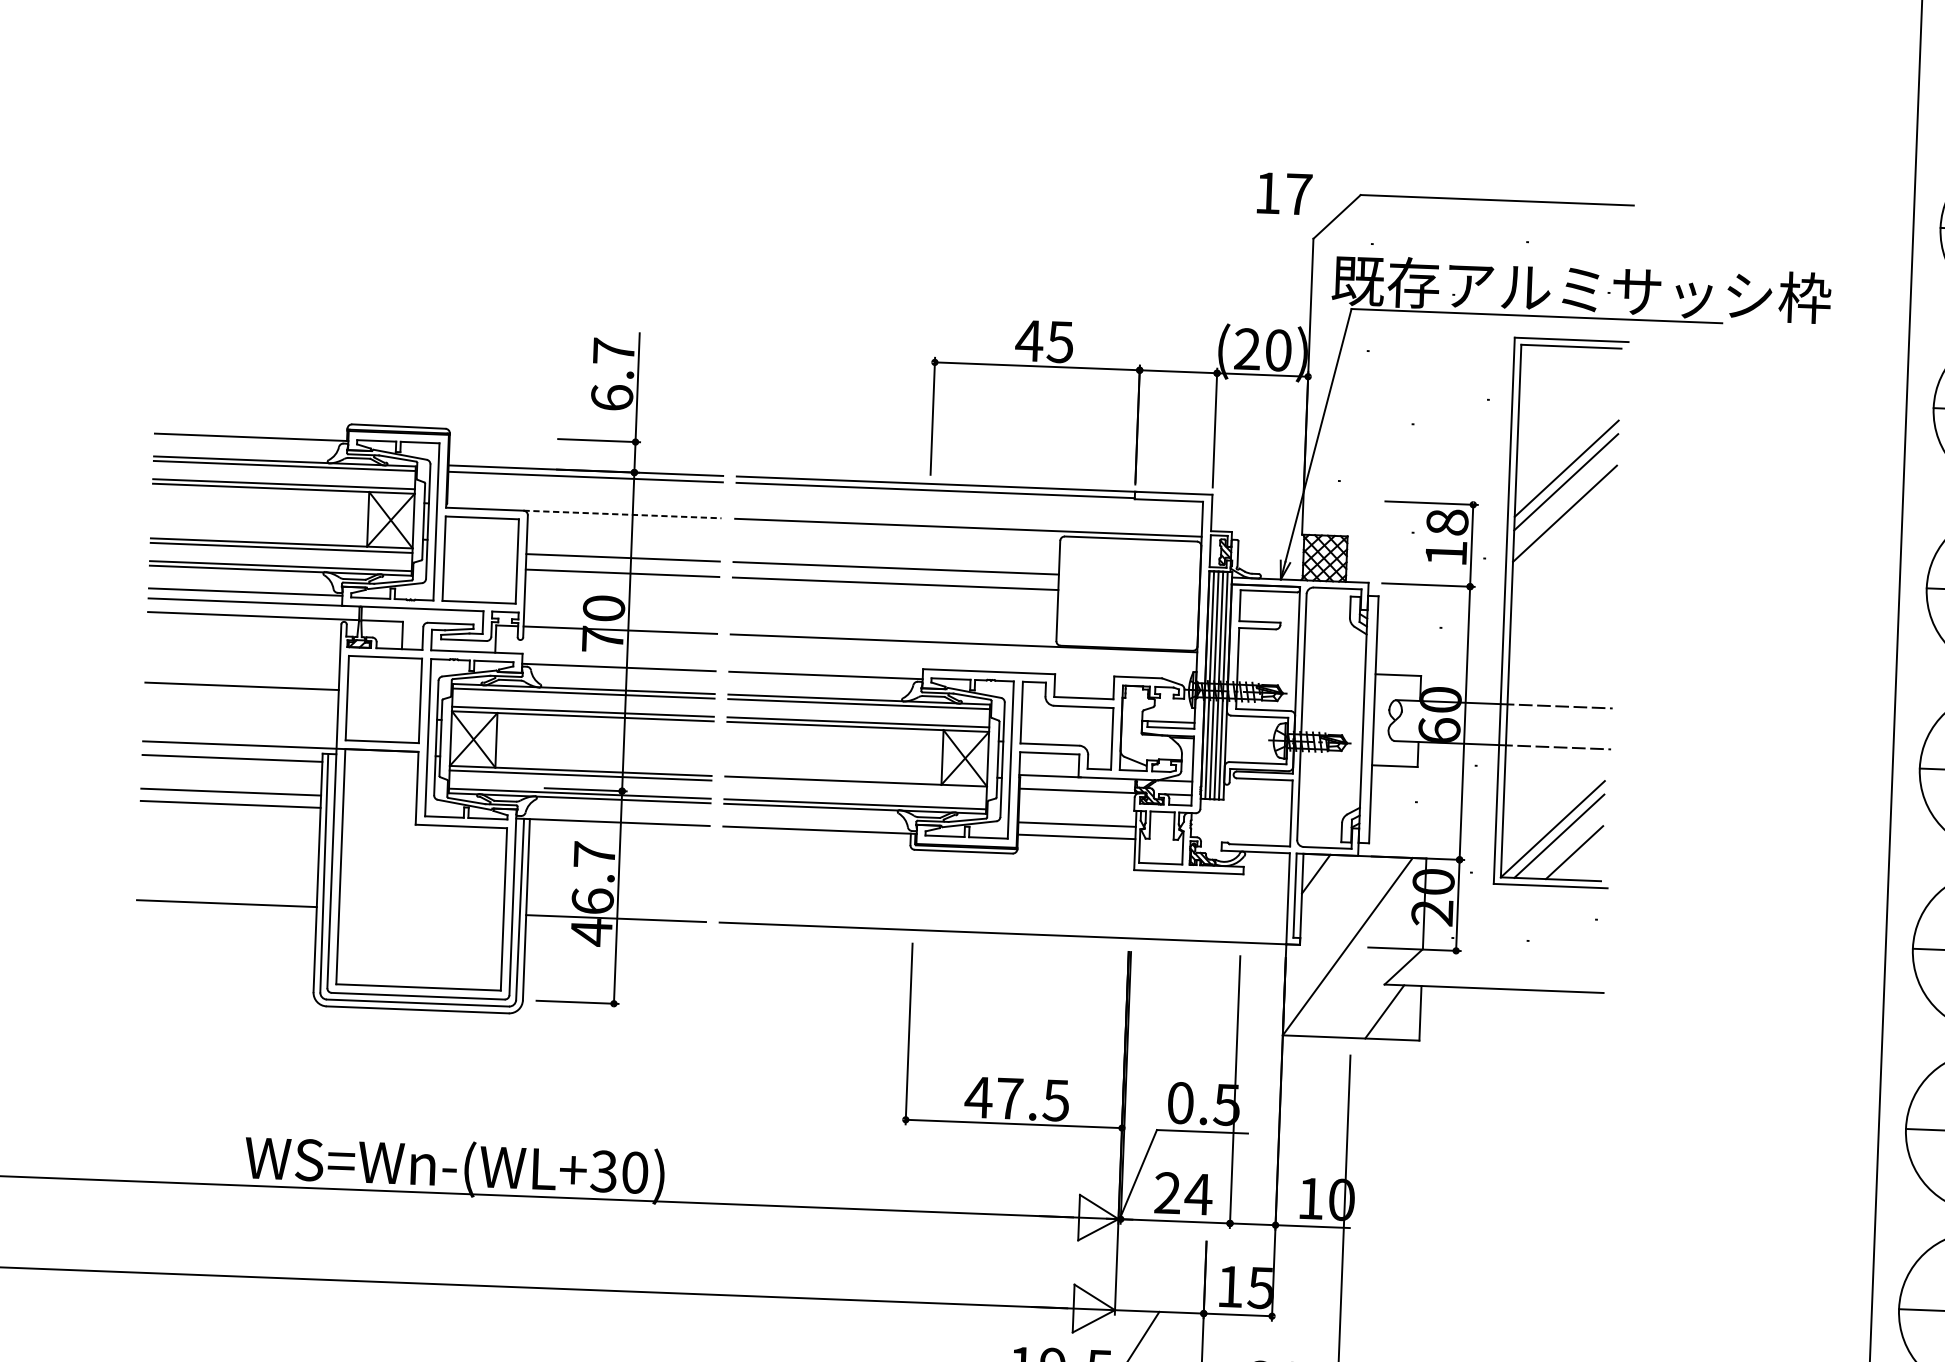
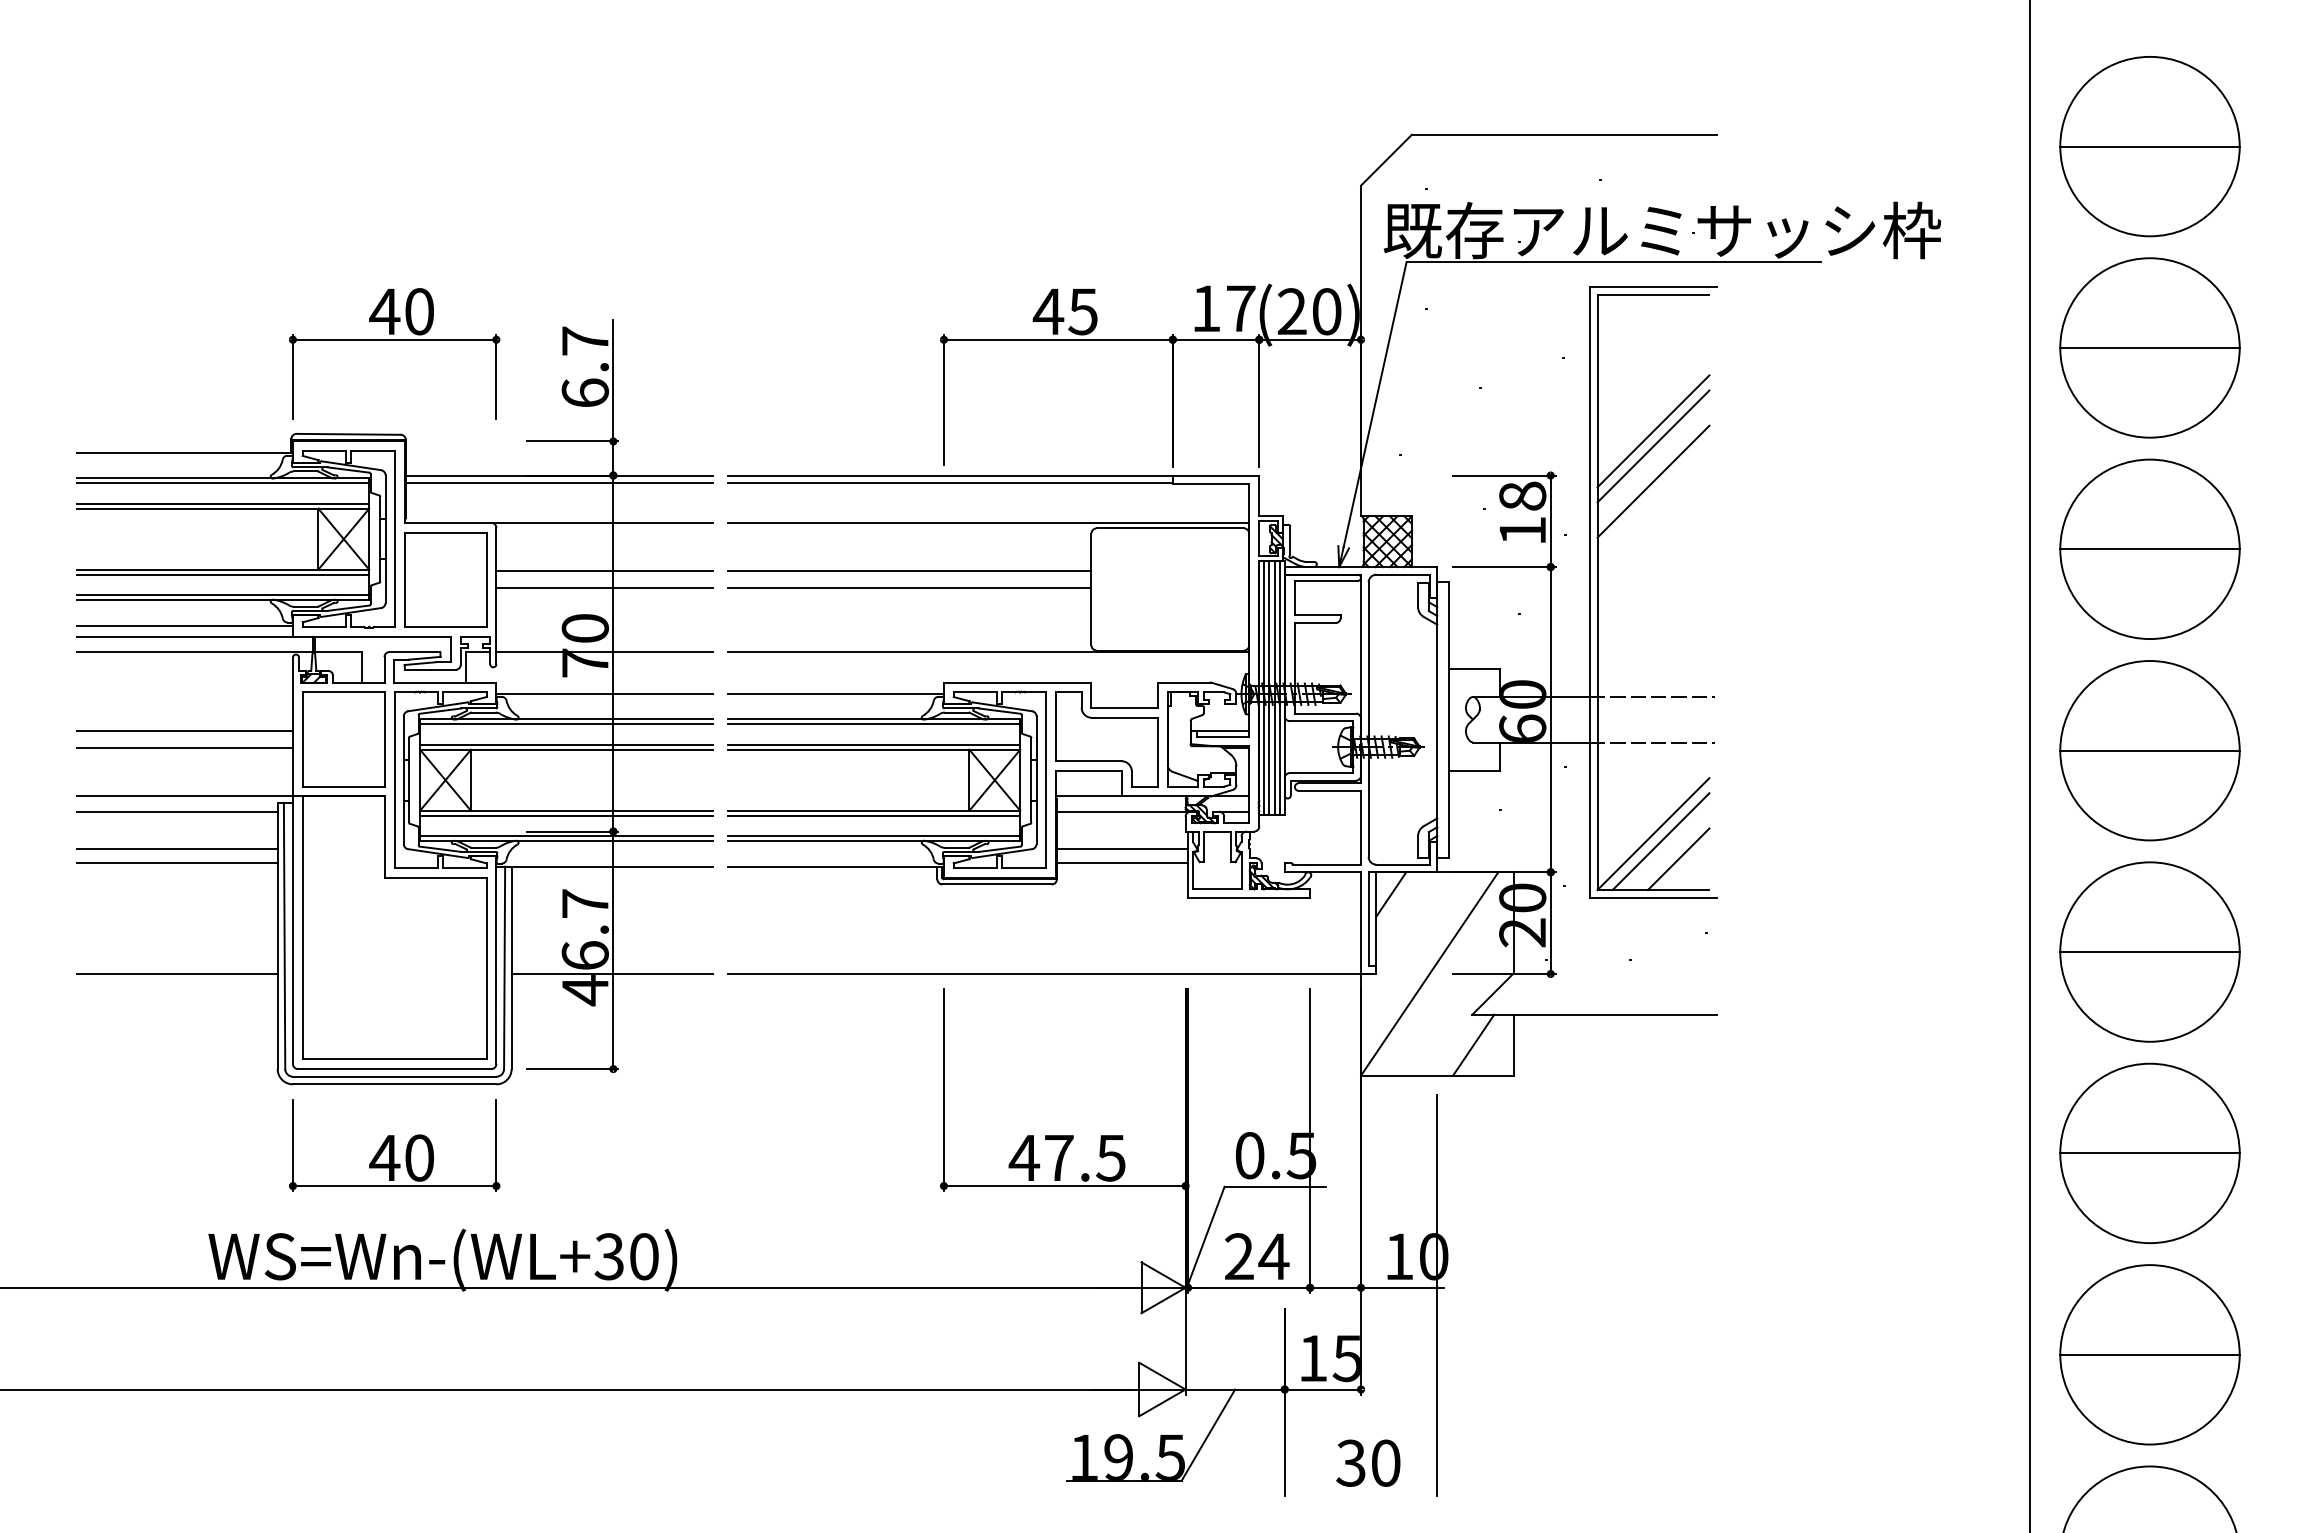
text: (1284, 193) -> (1224, 308), moved
part: (443, 344) -> (394, 340), added
line: (622, 514) -> (601, 522), dashed -> solid
line: (241, 702) -> (184, 748), added
line: (855, 785) -> (873, 815), added
part: (415, 1064) -> (394, 1145), added

